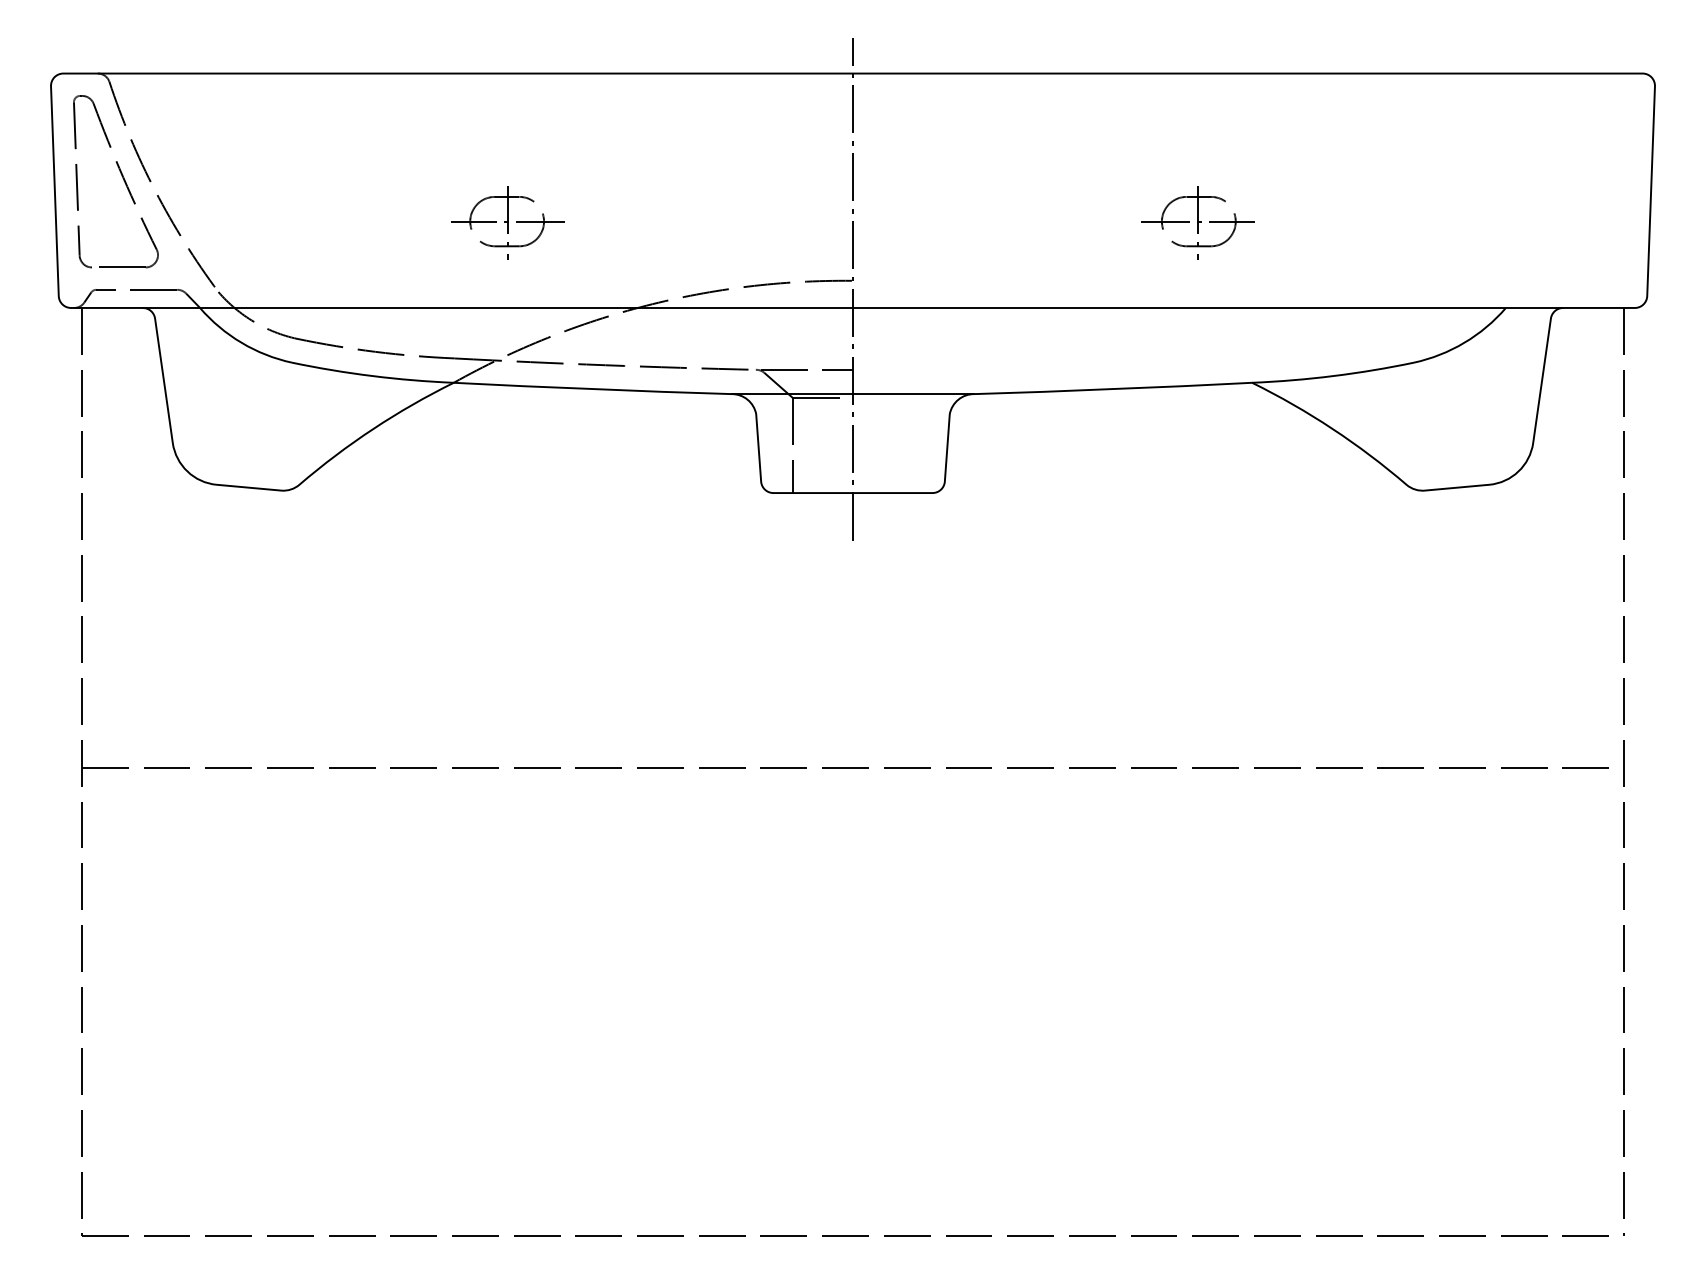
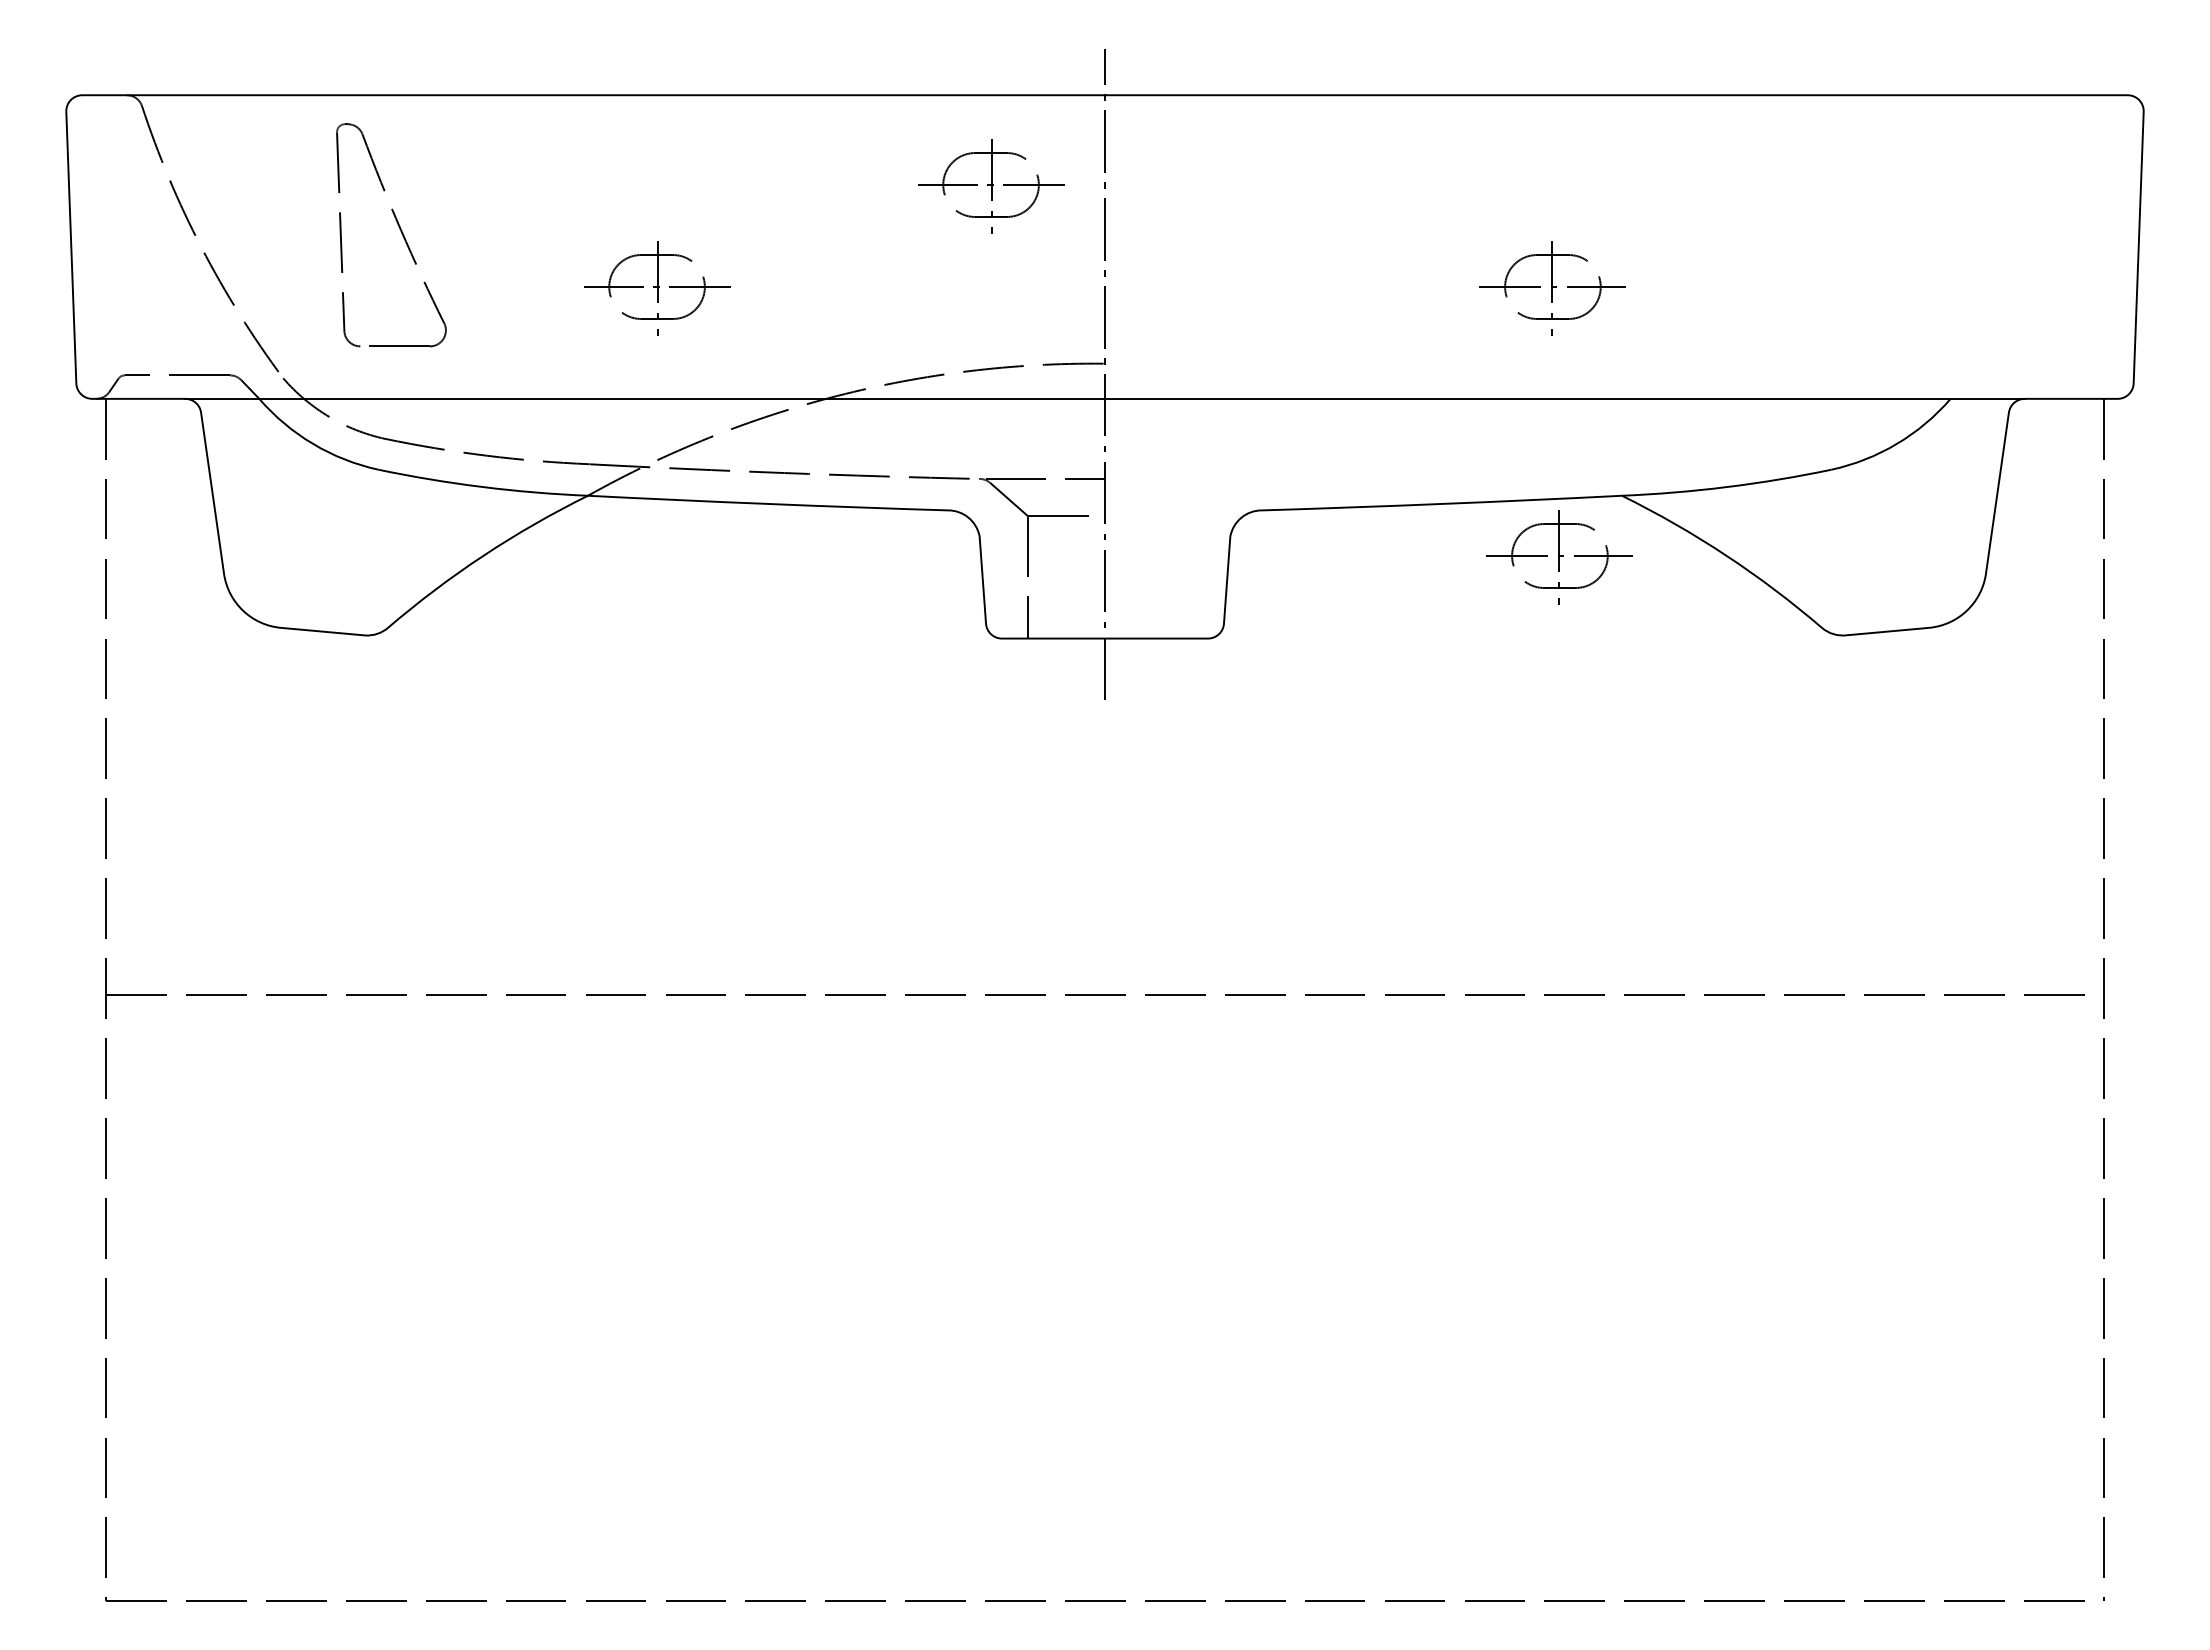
part: (765, 144) -> (991, 186), added
part: (122, 178) -> (400, 231), moved
line: (852, 394) -> (1104, 510), removed
part: (1203, 430) -> (1559, 557), added

